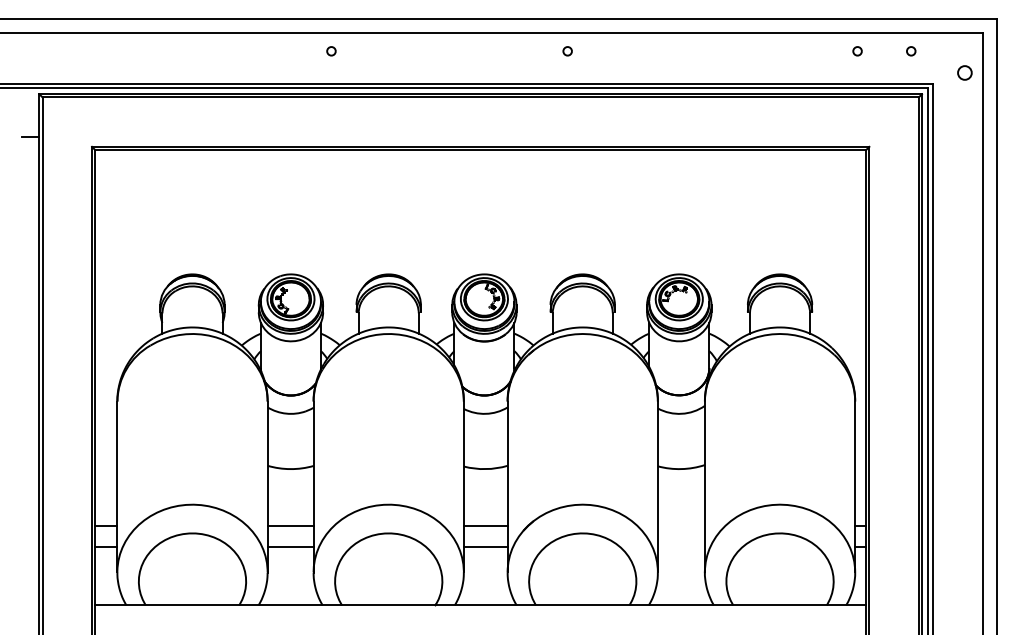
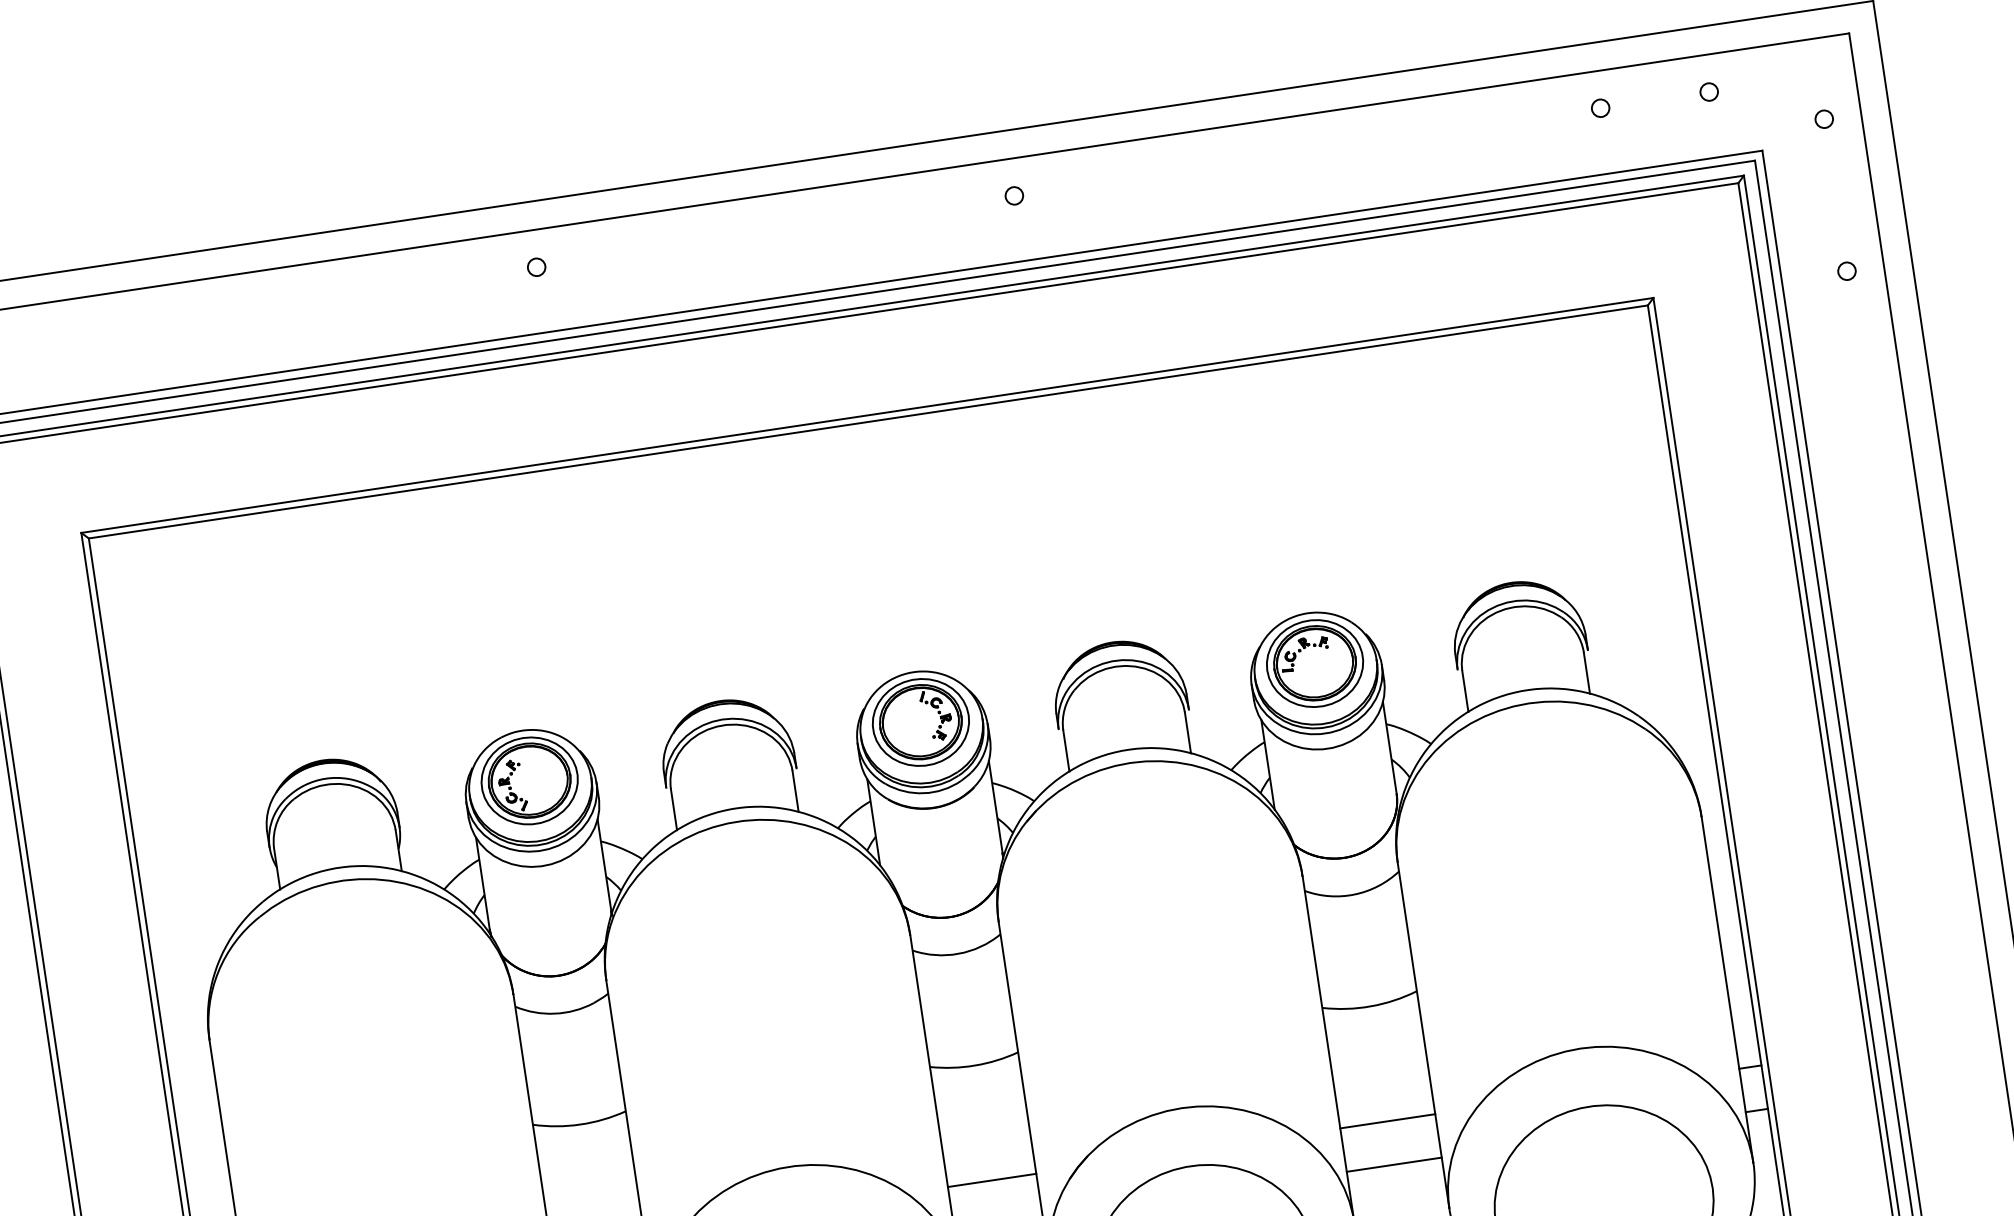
circle: (964, 72) -> (1823, 118), size x0.62
circle: (964, 147) -> (1845, 270), added
line: (680, 525) -> (1385, 1120), added
line: (680, 547) -> (1392, 1165), added

